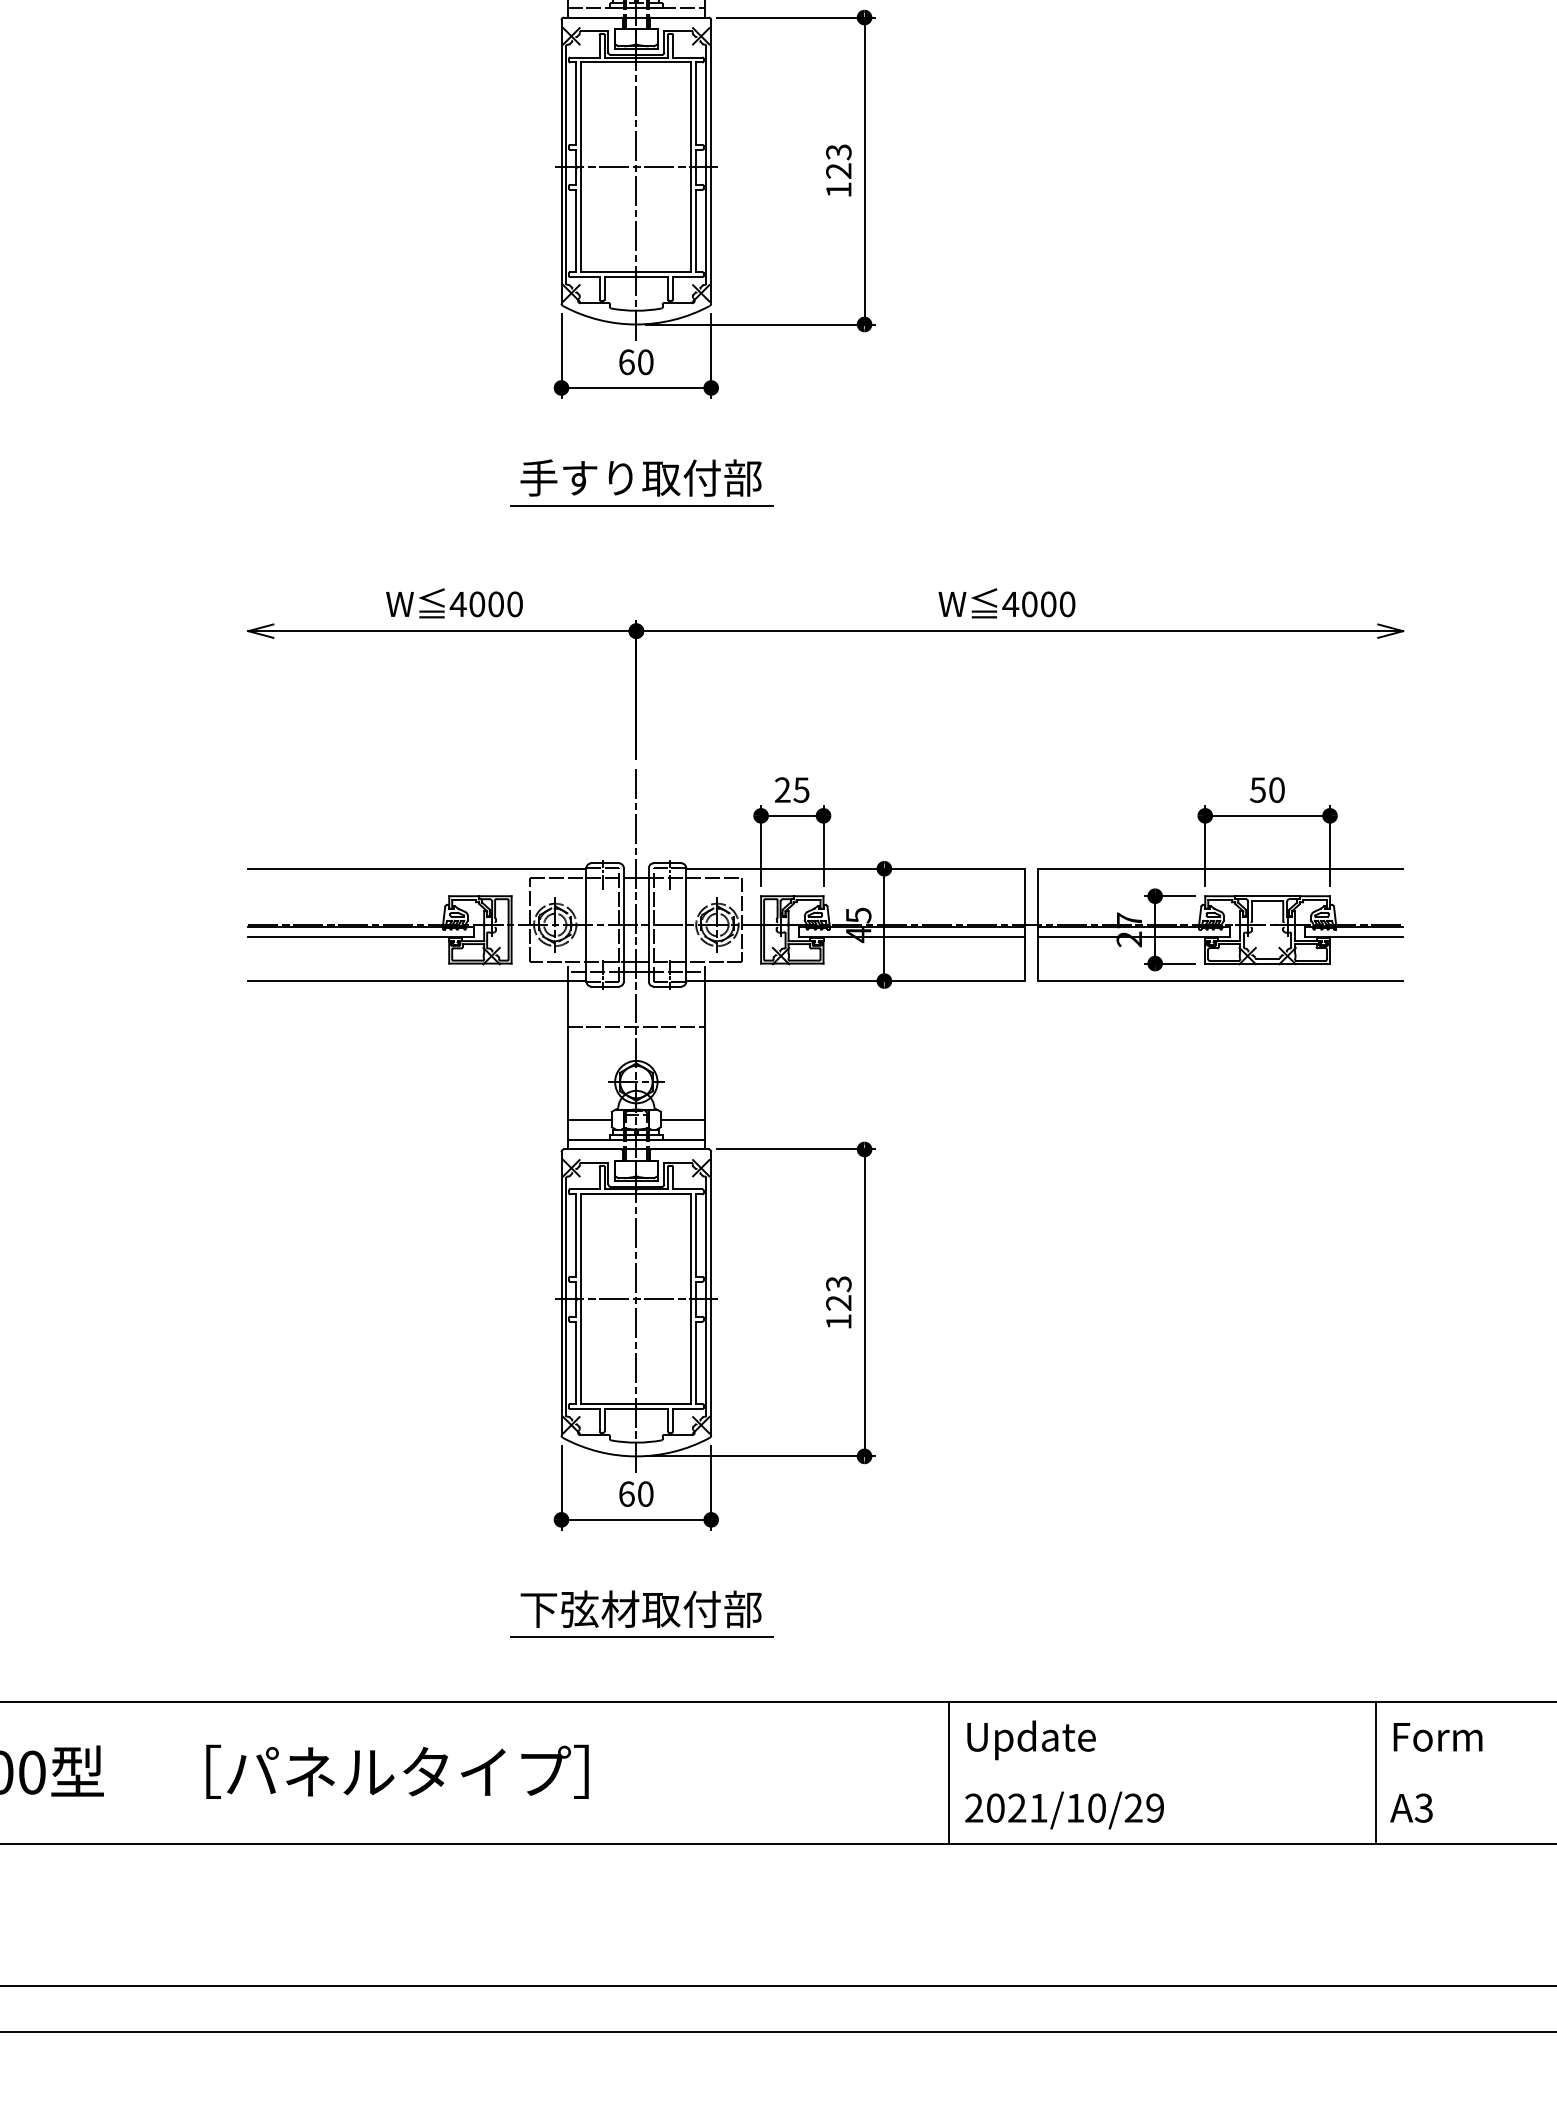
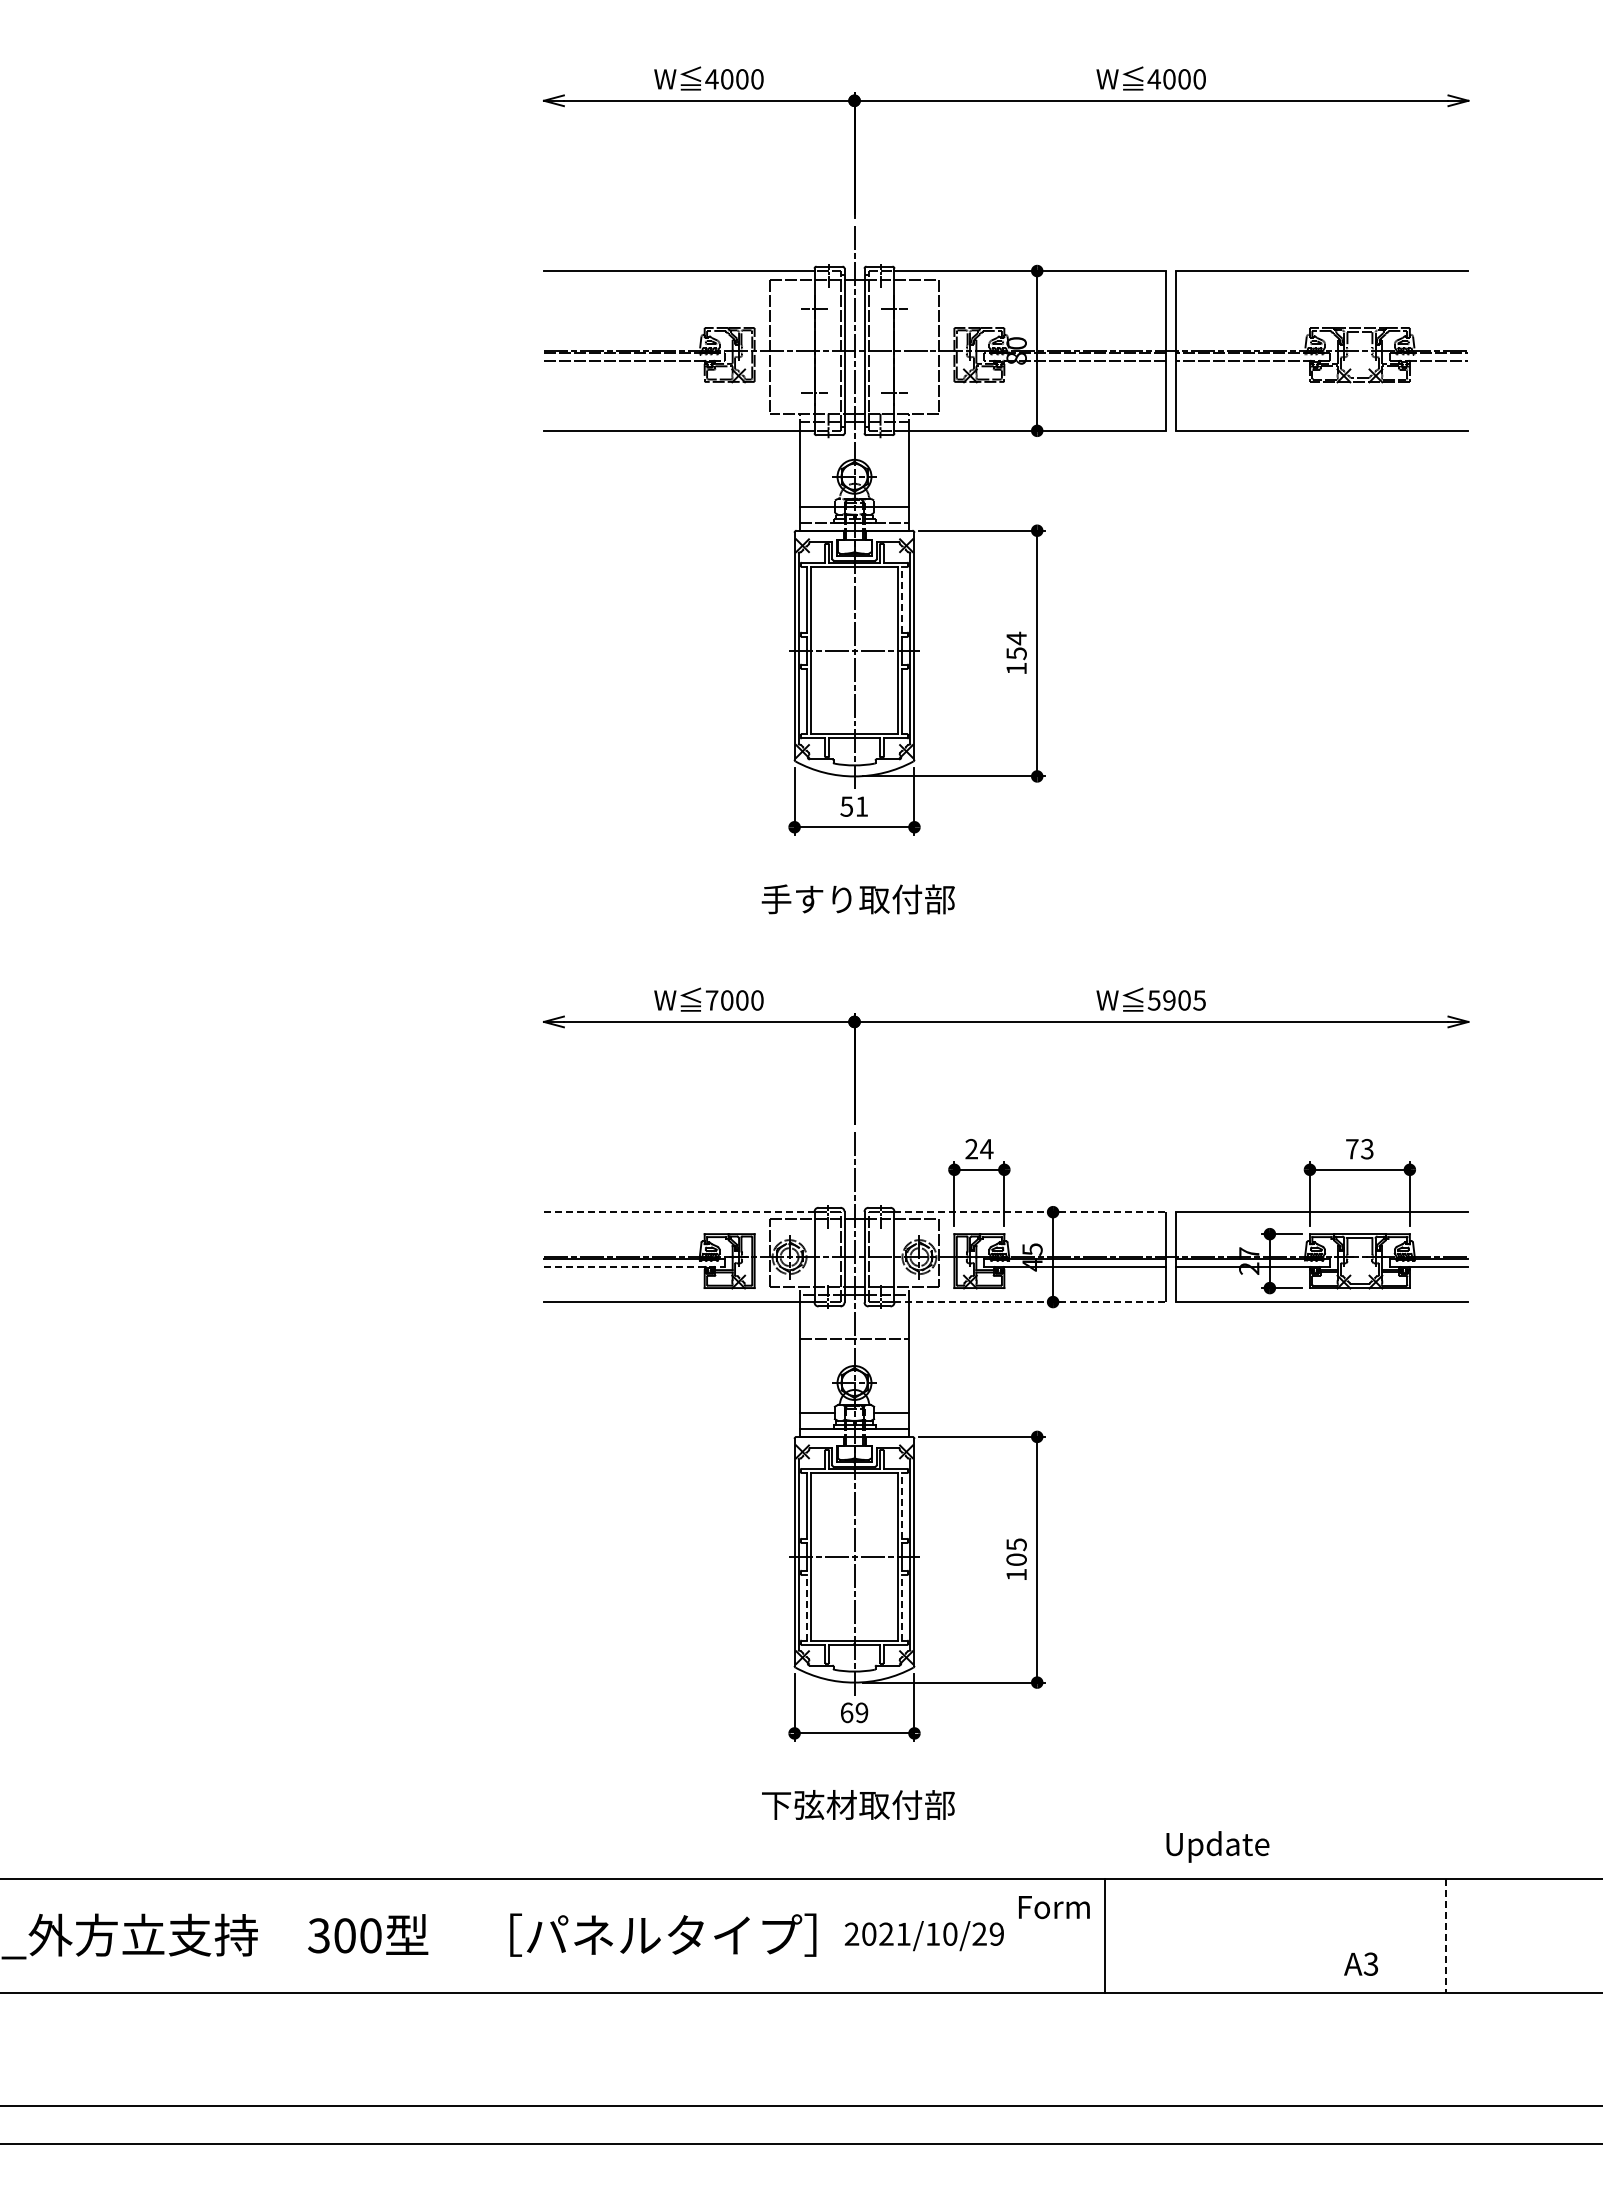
line: (696, 103) -> (902, 599), solid -> dashed
text: (838, 160) -> (1016, 645), 123 -> 154
text: (636, 362) -> (854, 806), 60 -> 51
line: (642, 505) -> (859, 921), removed
text: (457, 604) -> (711, 1000), 4000 -> 7000
text: (1038, 604) -> (1176, 1000), 4000 -> 5905
text: (801, 790) -> (986, 1149), 25 -> 24
text: (1267, 790) -> (1359, 1149), 50 -> 73
line: (416, 869) -> (678, 1212), solid -> dashed
line: (856, 869) -> (1030, 1212), solid -> dashed
line: (361, 936) -> (634, 1266), solid -> dashed
line: (856, 981) -> (1030, 1302), solid -> dashed
line: (696, 1235) -> (902, 1505), solid -> dashed
text: (838, 1293) -> (1016, 1552), 123 -> 105
line: (576, 1362) -> (806, 1607), solid -> dashed
line: (696, 1362) -> (902, 1607), solid -> dashed
text: (645, 1493) -> (861, 1712), 60 -> 69
line: (642, 1637) -> (859, 1827), removed
text: (1438, 1737) -> (1054, 1907), moved
text: (1031, 1739) -> (1217, 1846), moved
line: (1375, 1772) -> (1446, 1935), solid -> dashed
text: (1412, 1807) -> (1361, 1963), moved
text: (1063, 1811) -> (923, 1936), moved

